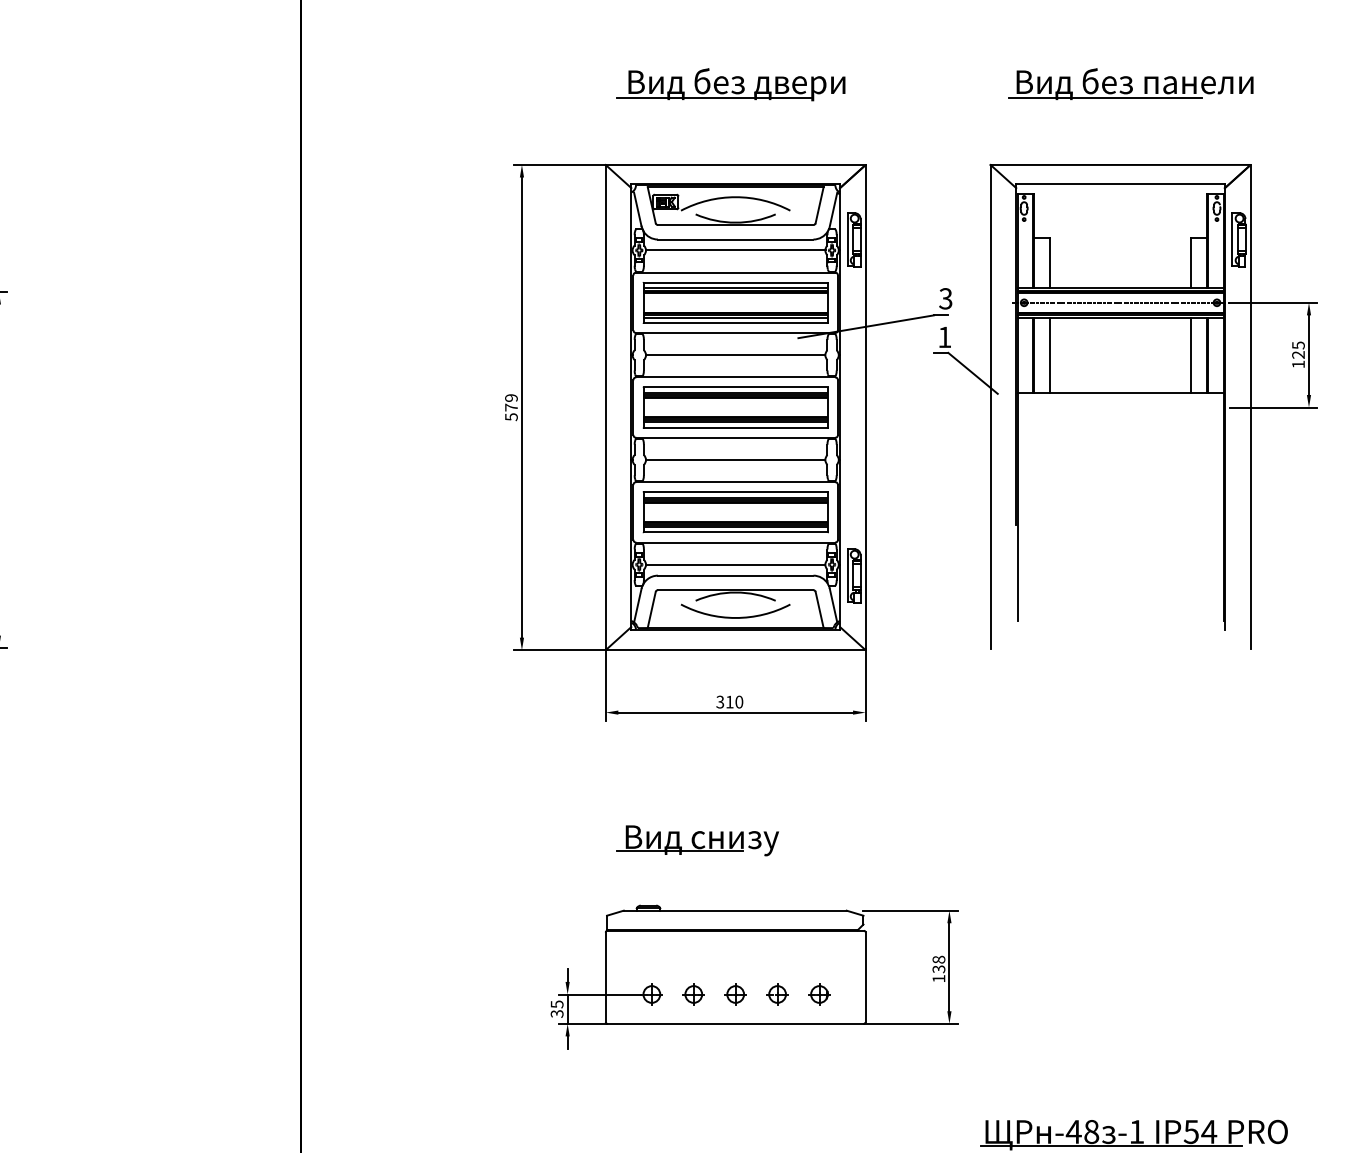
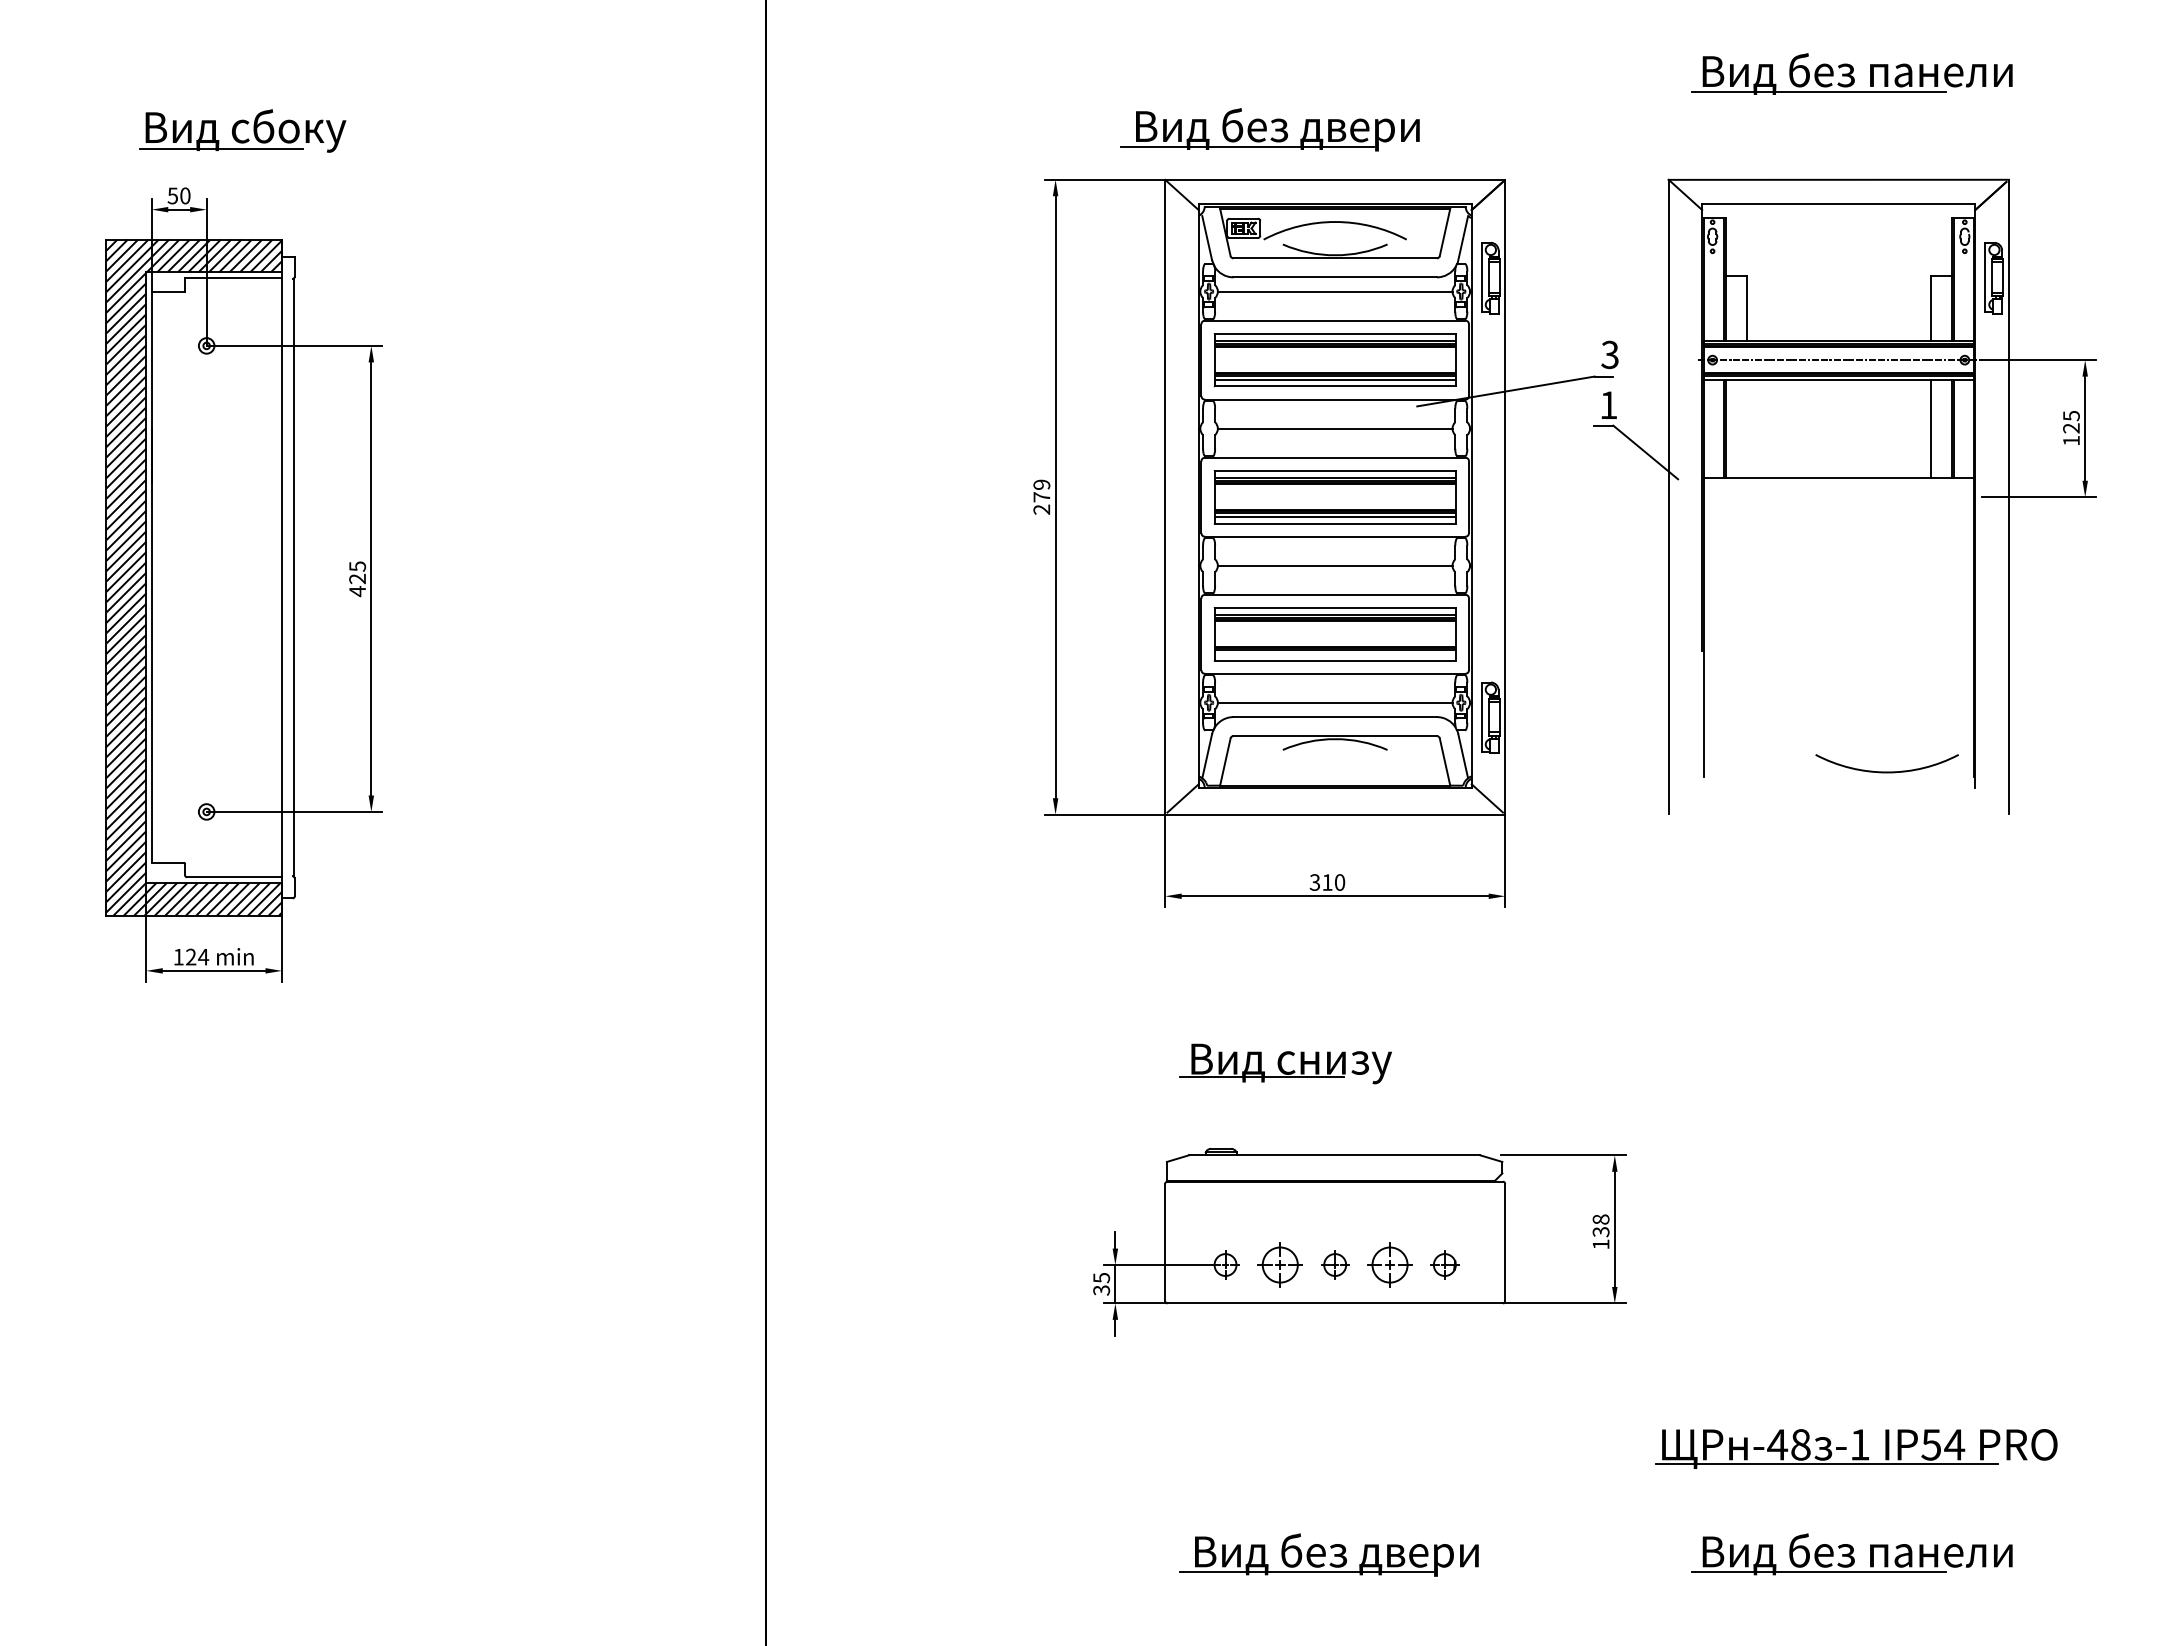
part: (730, 84) -> (1269, 129), moved
line: (1050, 355) -> (1746, 428), removed
text: (511, 416) -> (1041, 509), 579 -> 279
line: (735, 527) -> (1334, 653), removed
arc: (735, 617) -> (1886, 771), moved
part: (693, 994) -> (1280, 1264), size x1.6
part: (777, 994) -> (1389, 1264), size x1.6

